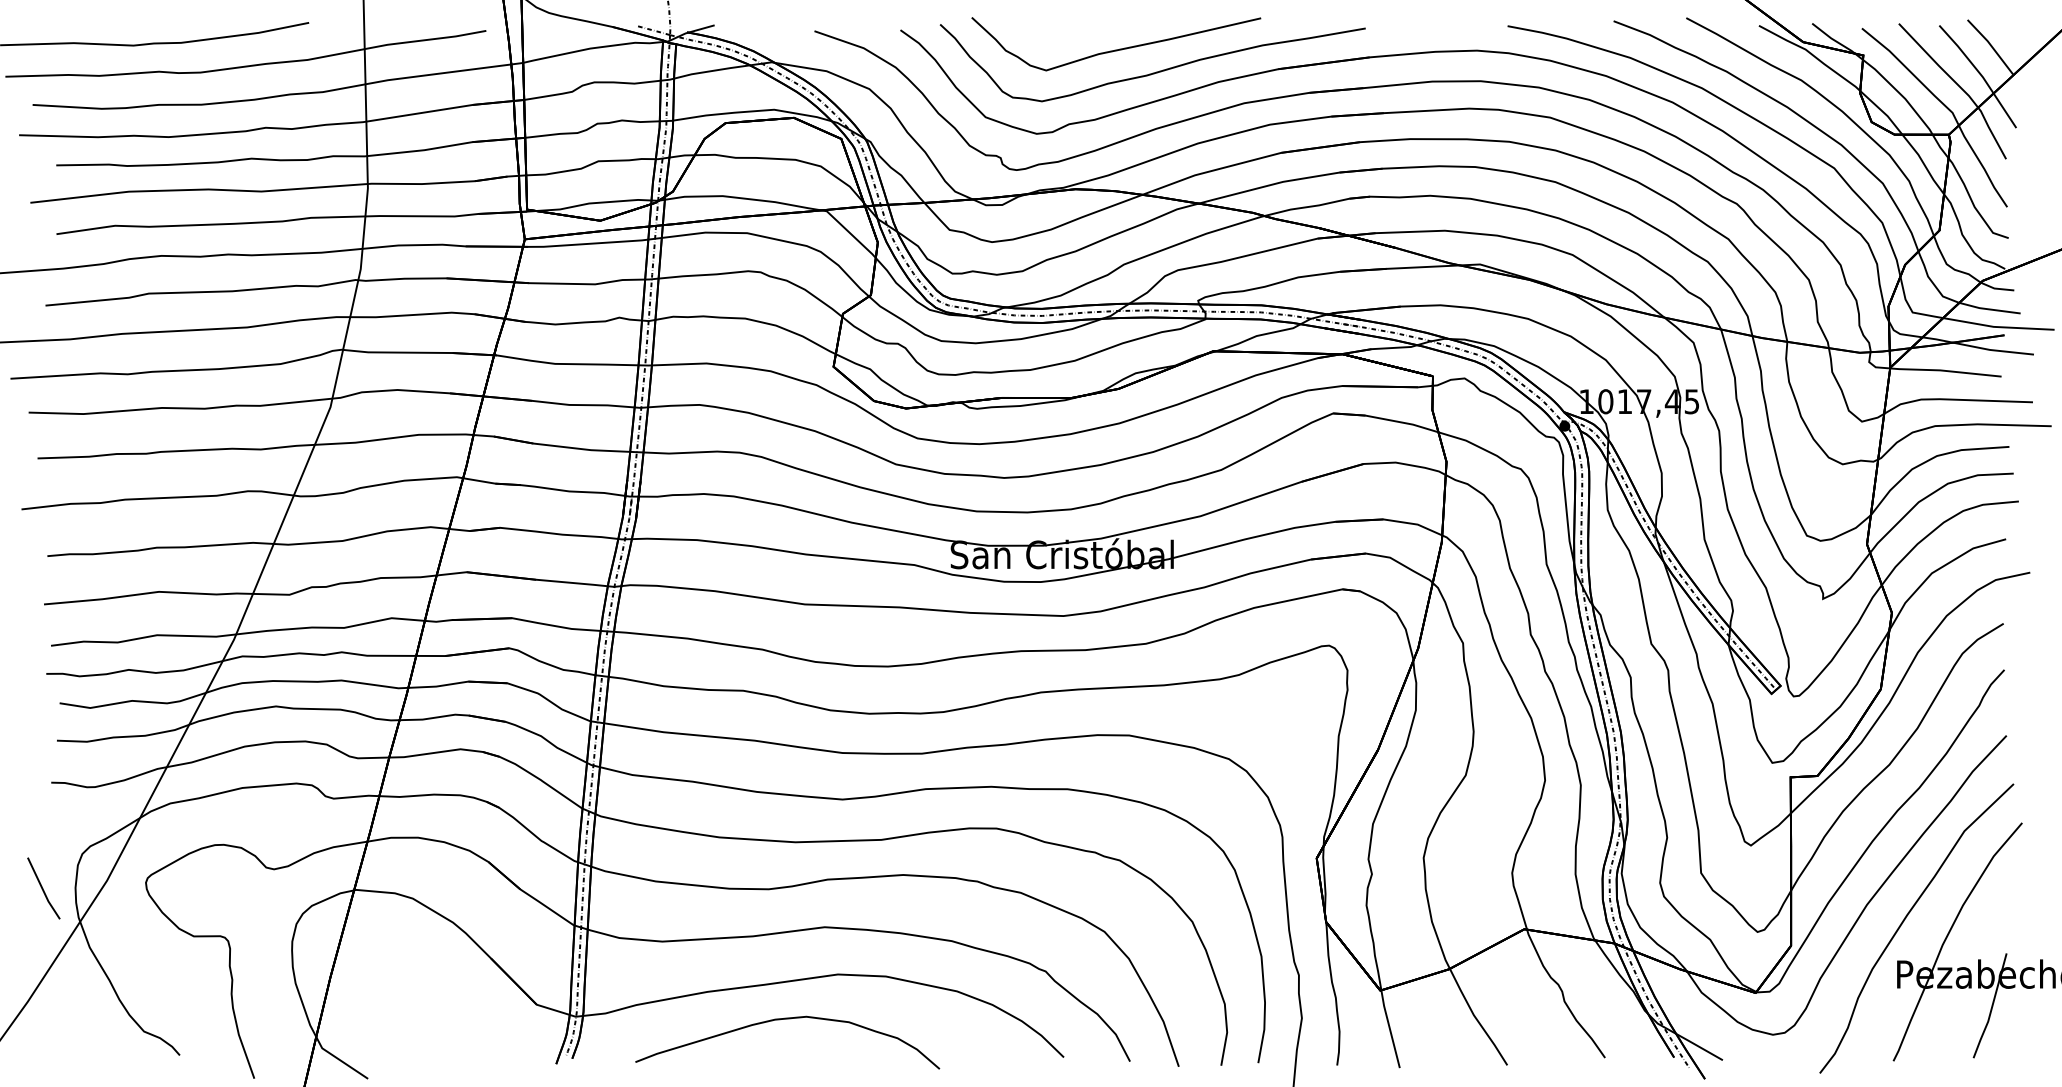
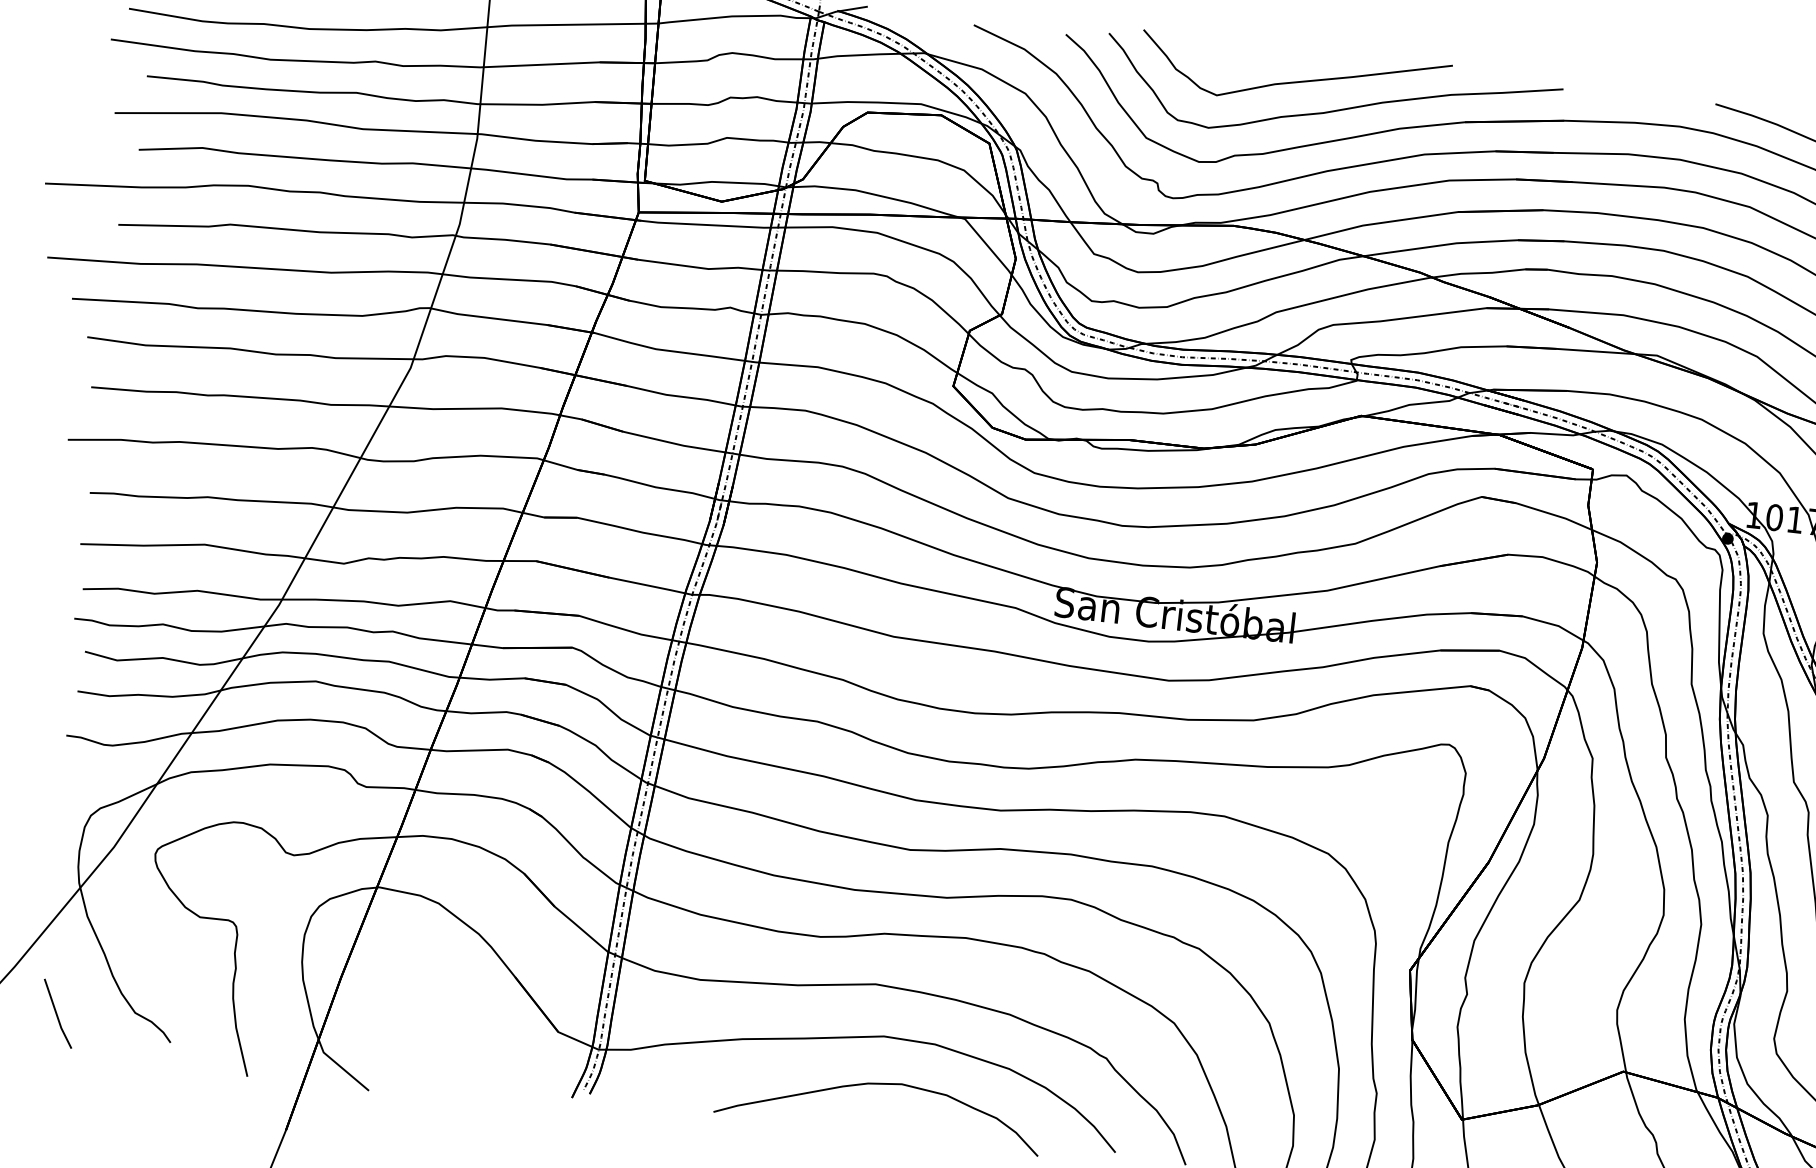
line: (43, 888) -> (57, 1013), moved
curve: (787, 1019) -> (881, 1084), moved

